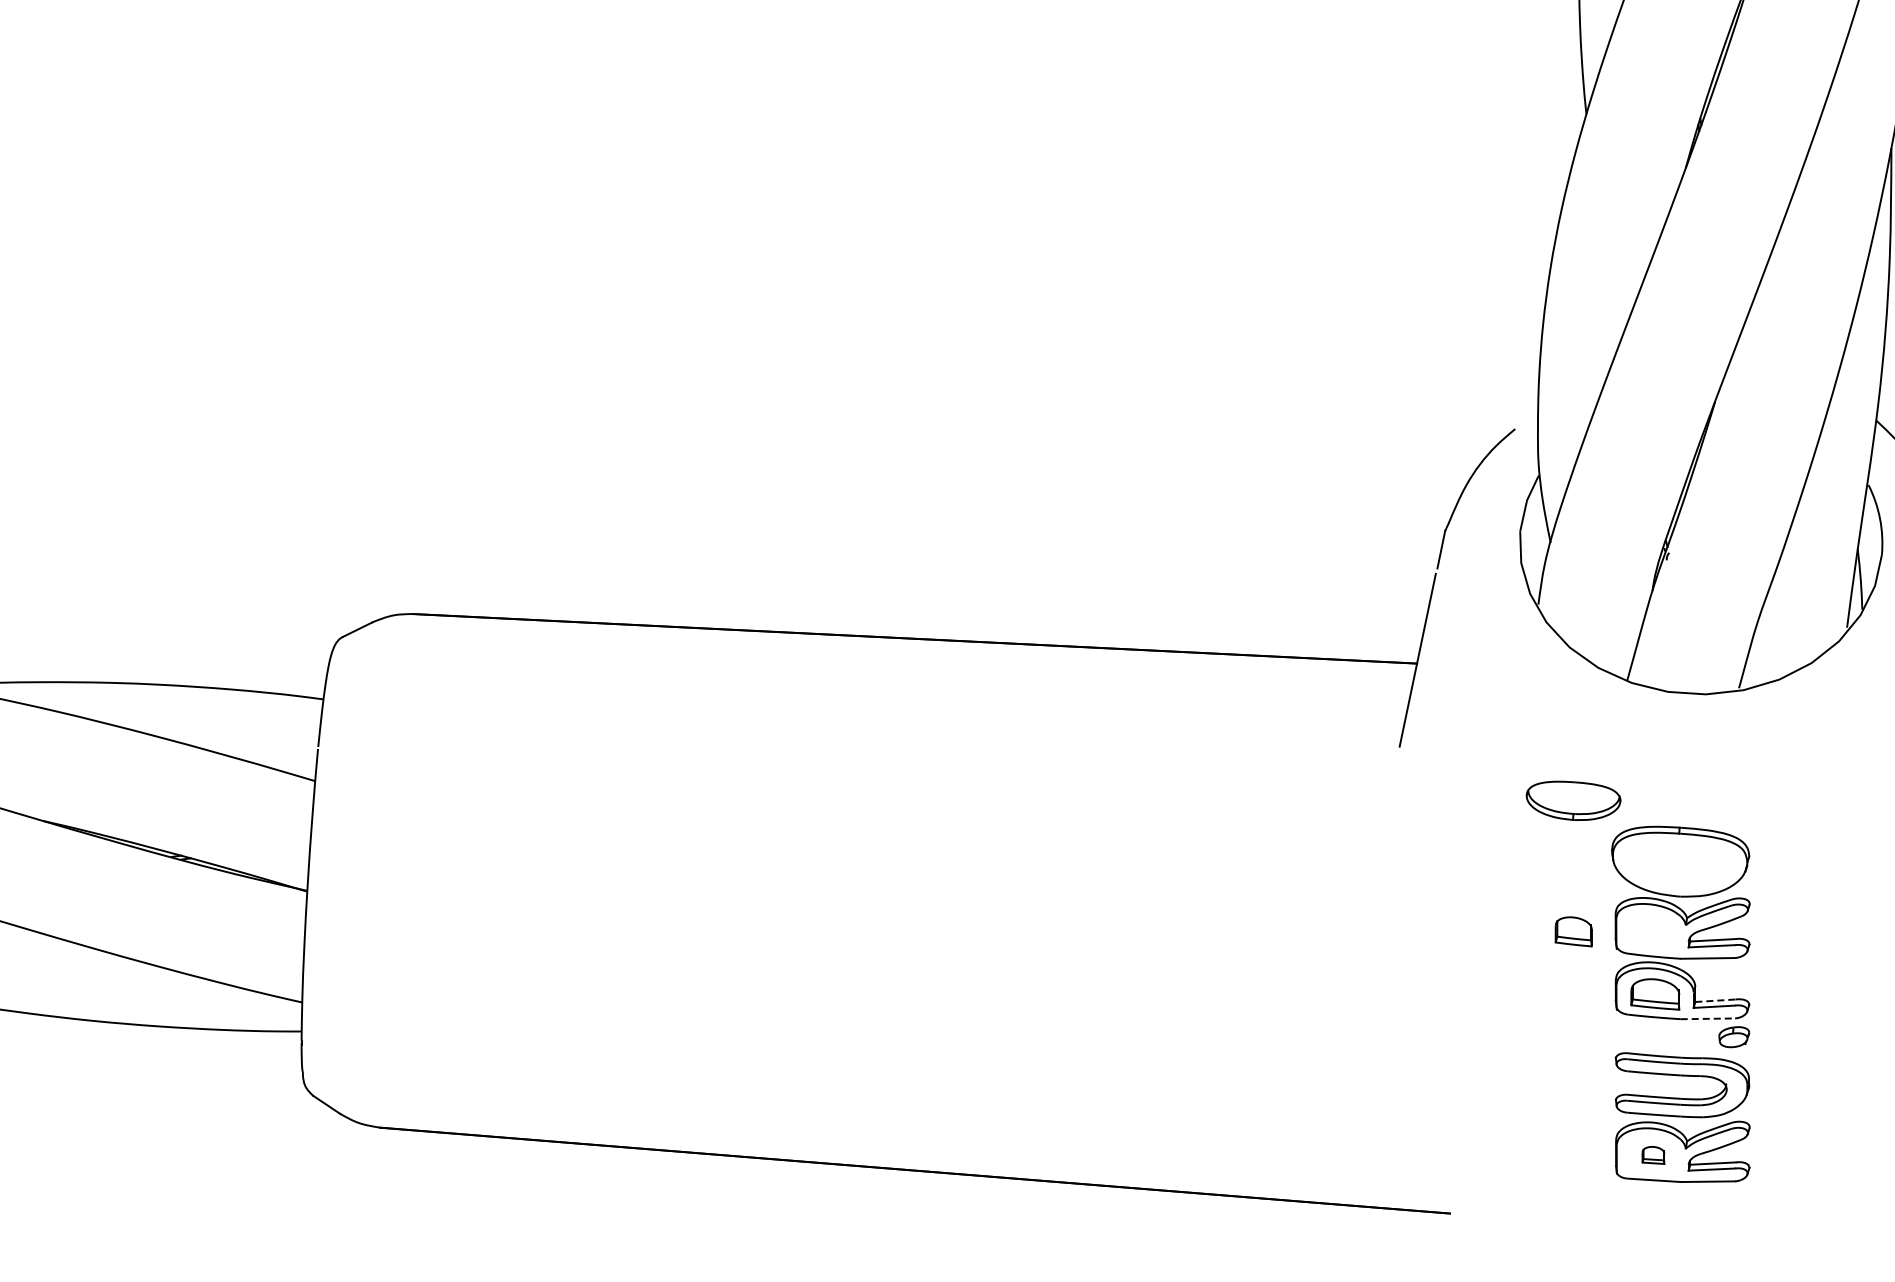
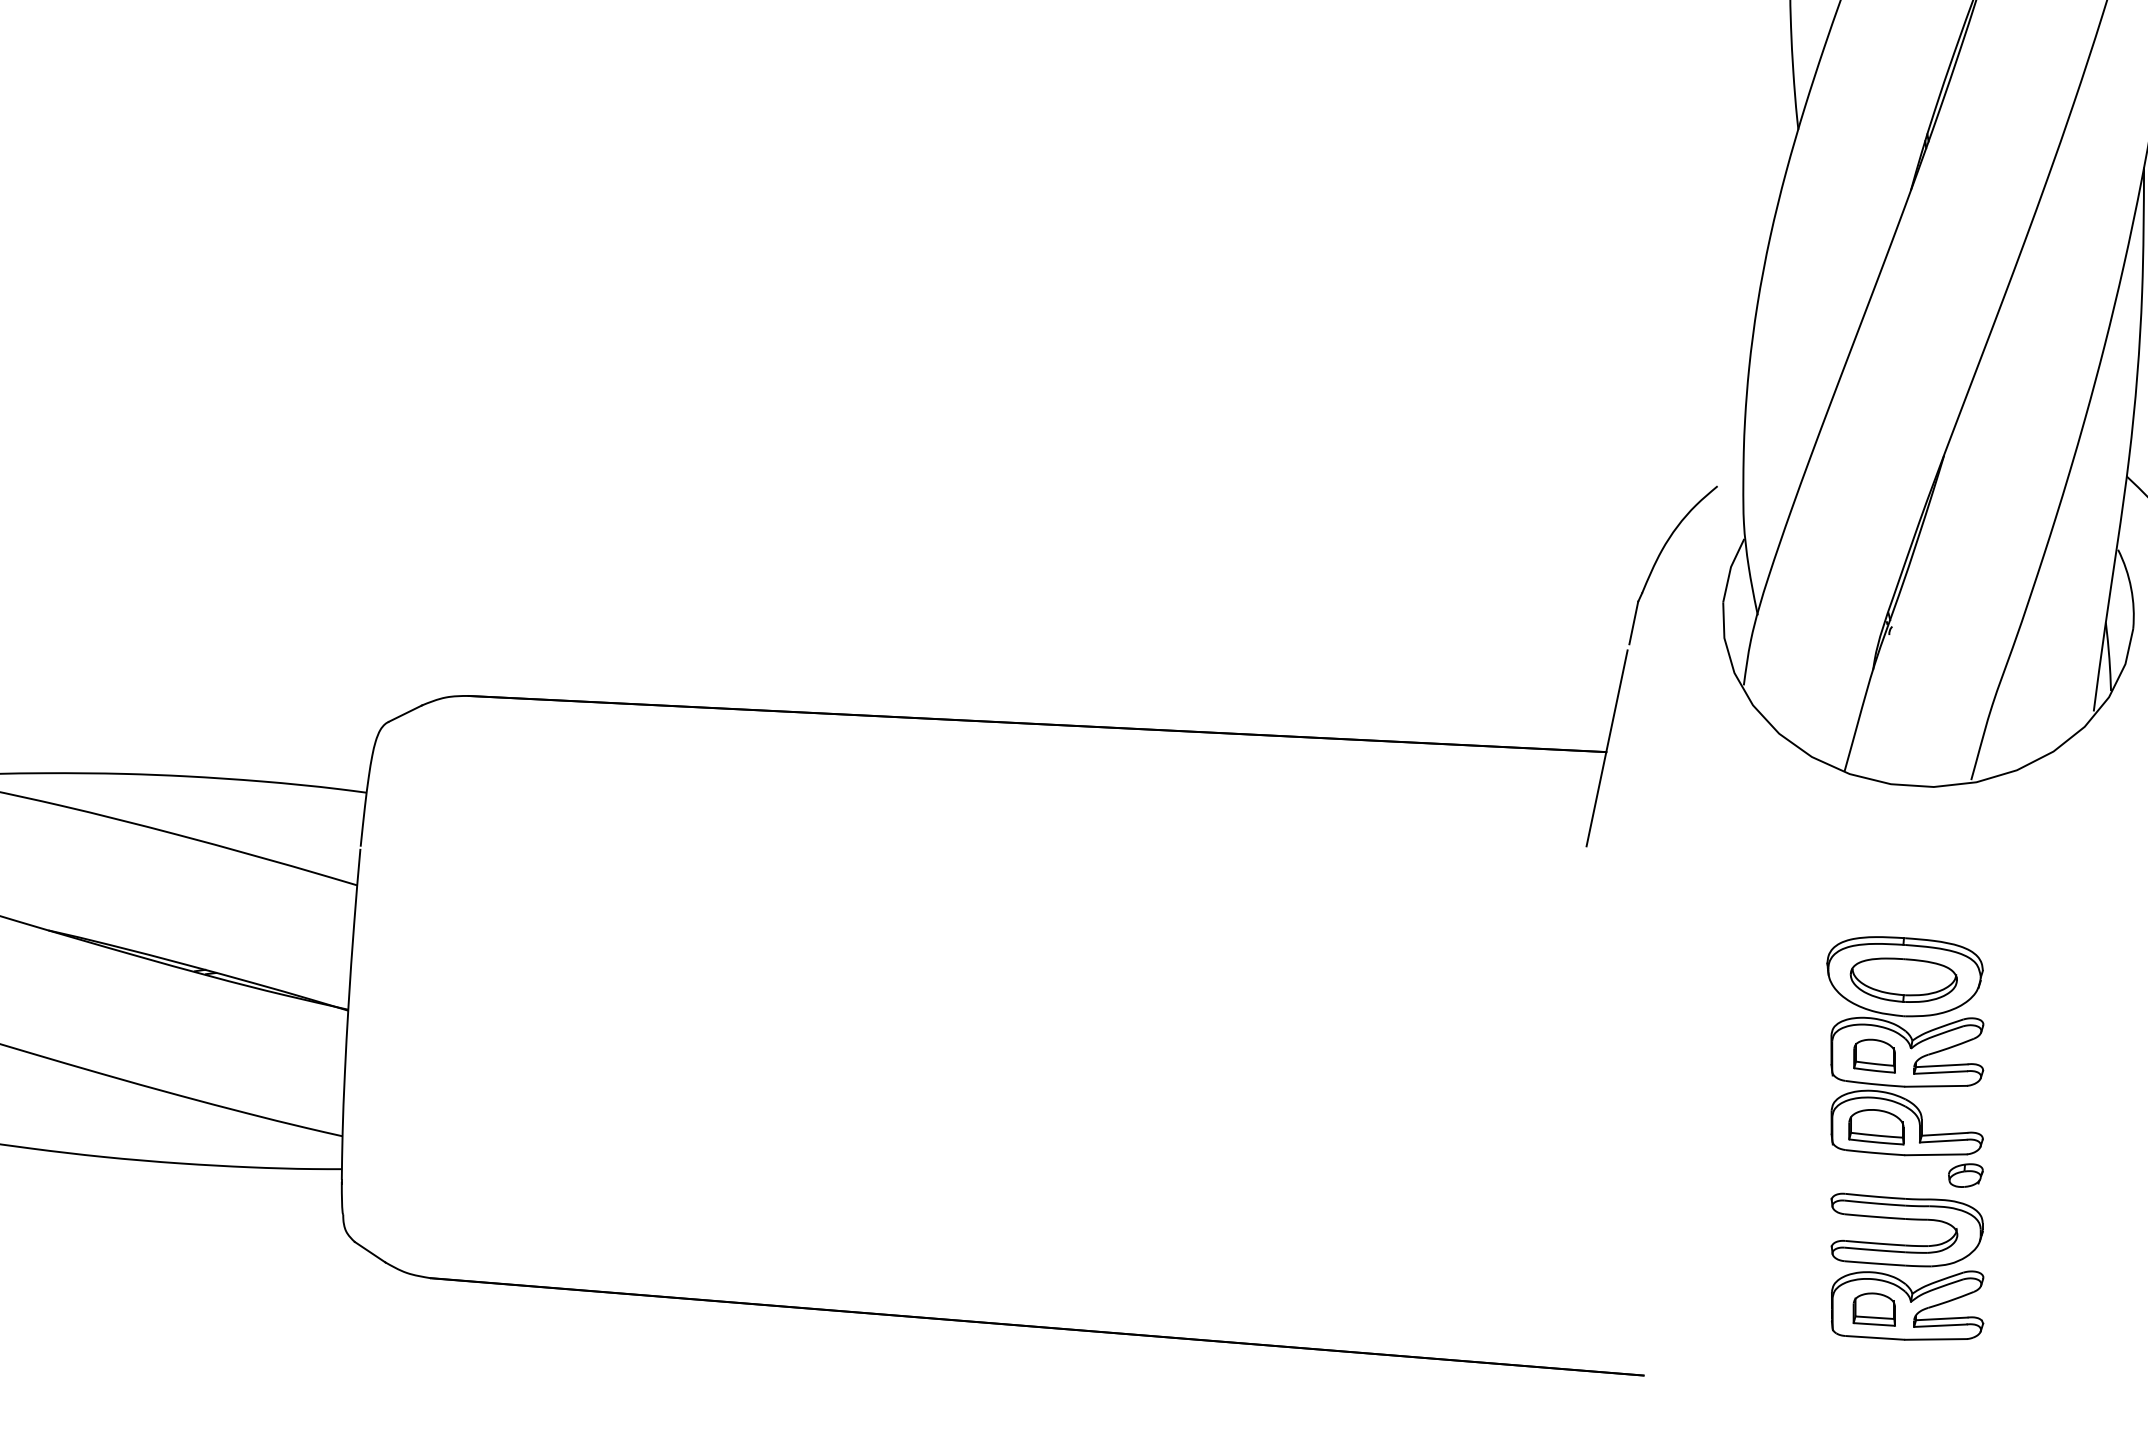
part: (1573, 800) -> (1903, 979), moved
part: (1573, 931) -> (1874, 1055), moved
line: (1715, 1000) -> (1944, 1134), dashed -> solid
line: (1708, 1018) -> (1936, 1154), dashed -> solid
part: (1653, 1155) -> (1874, 1309), size x1.67

